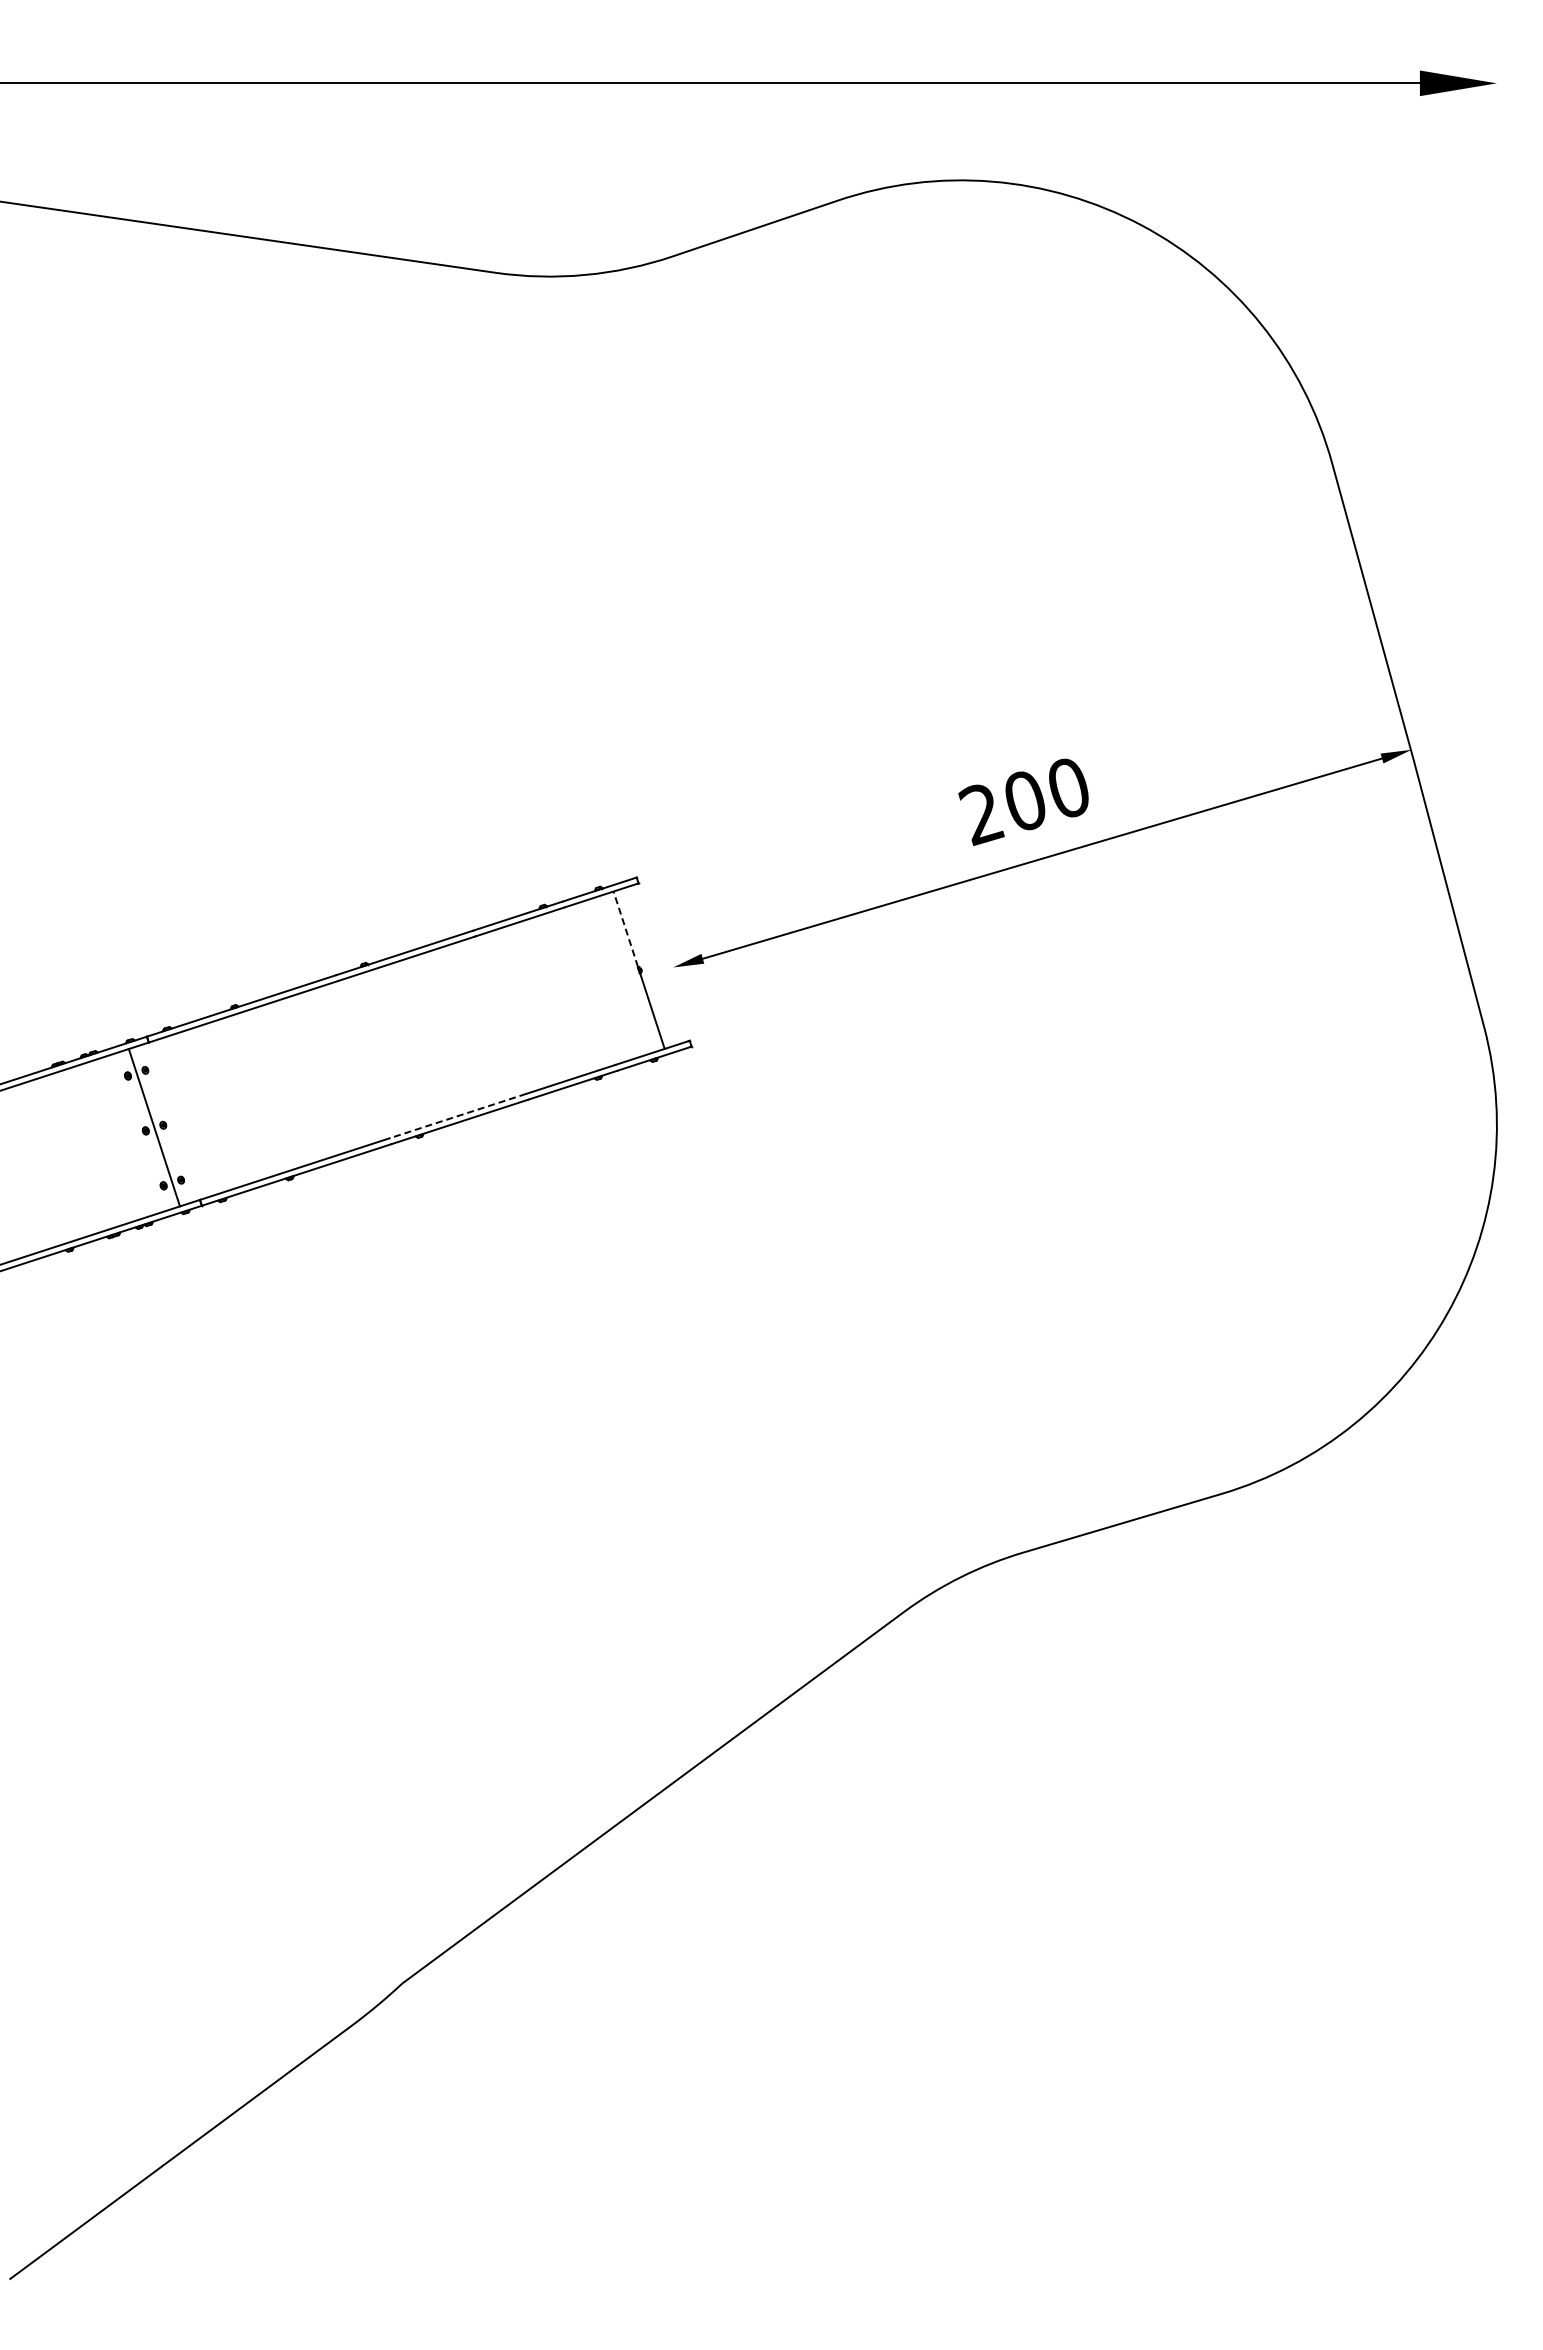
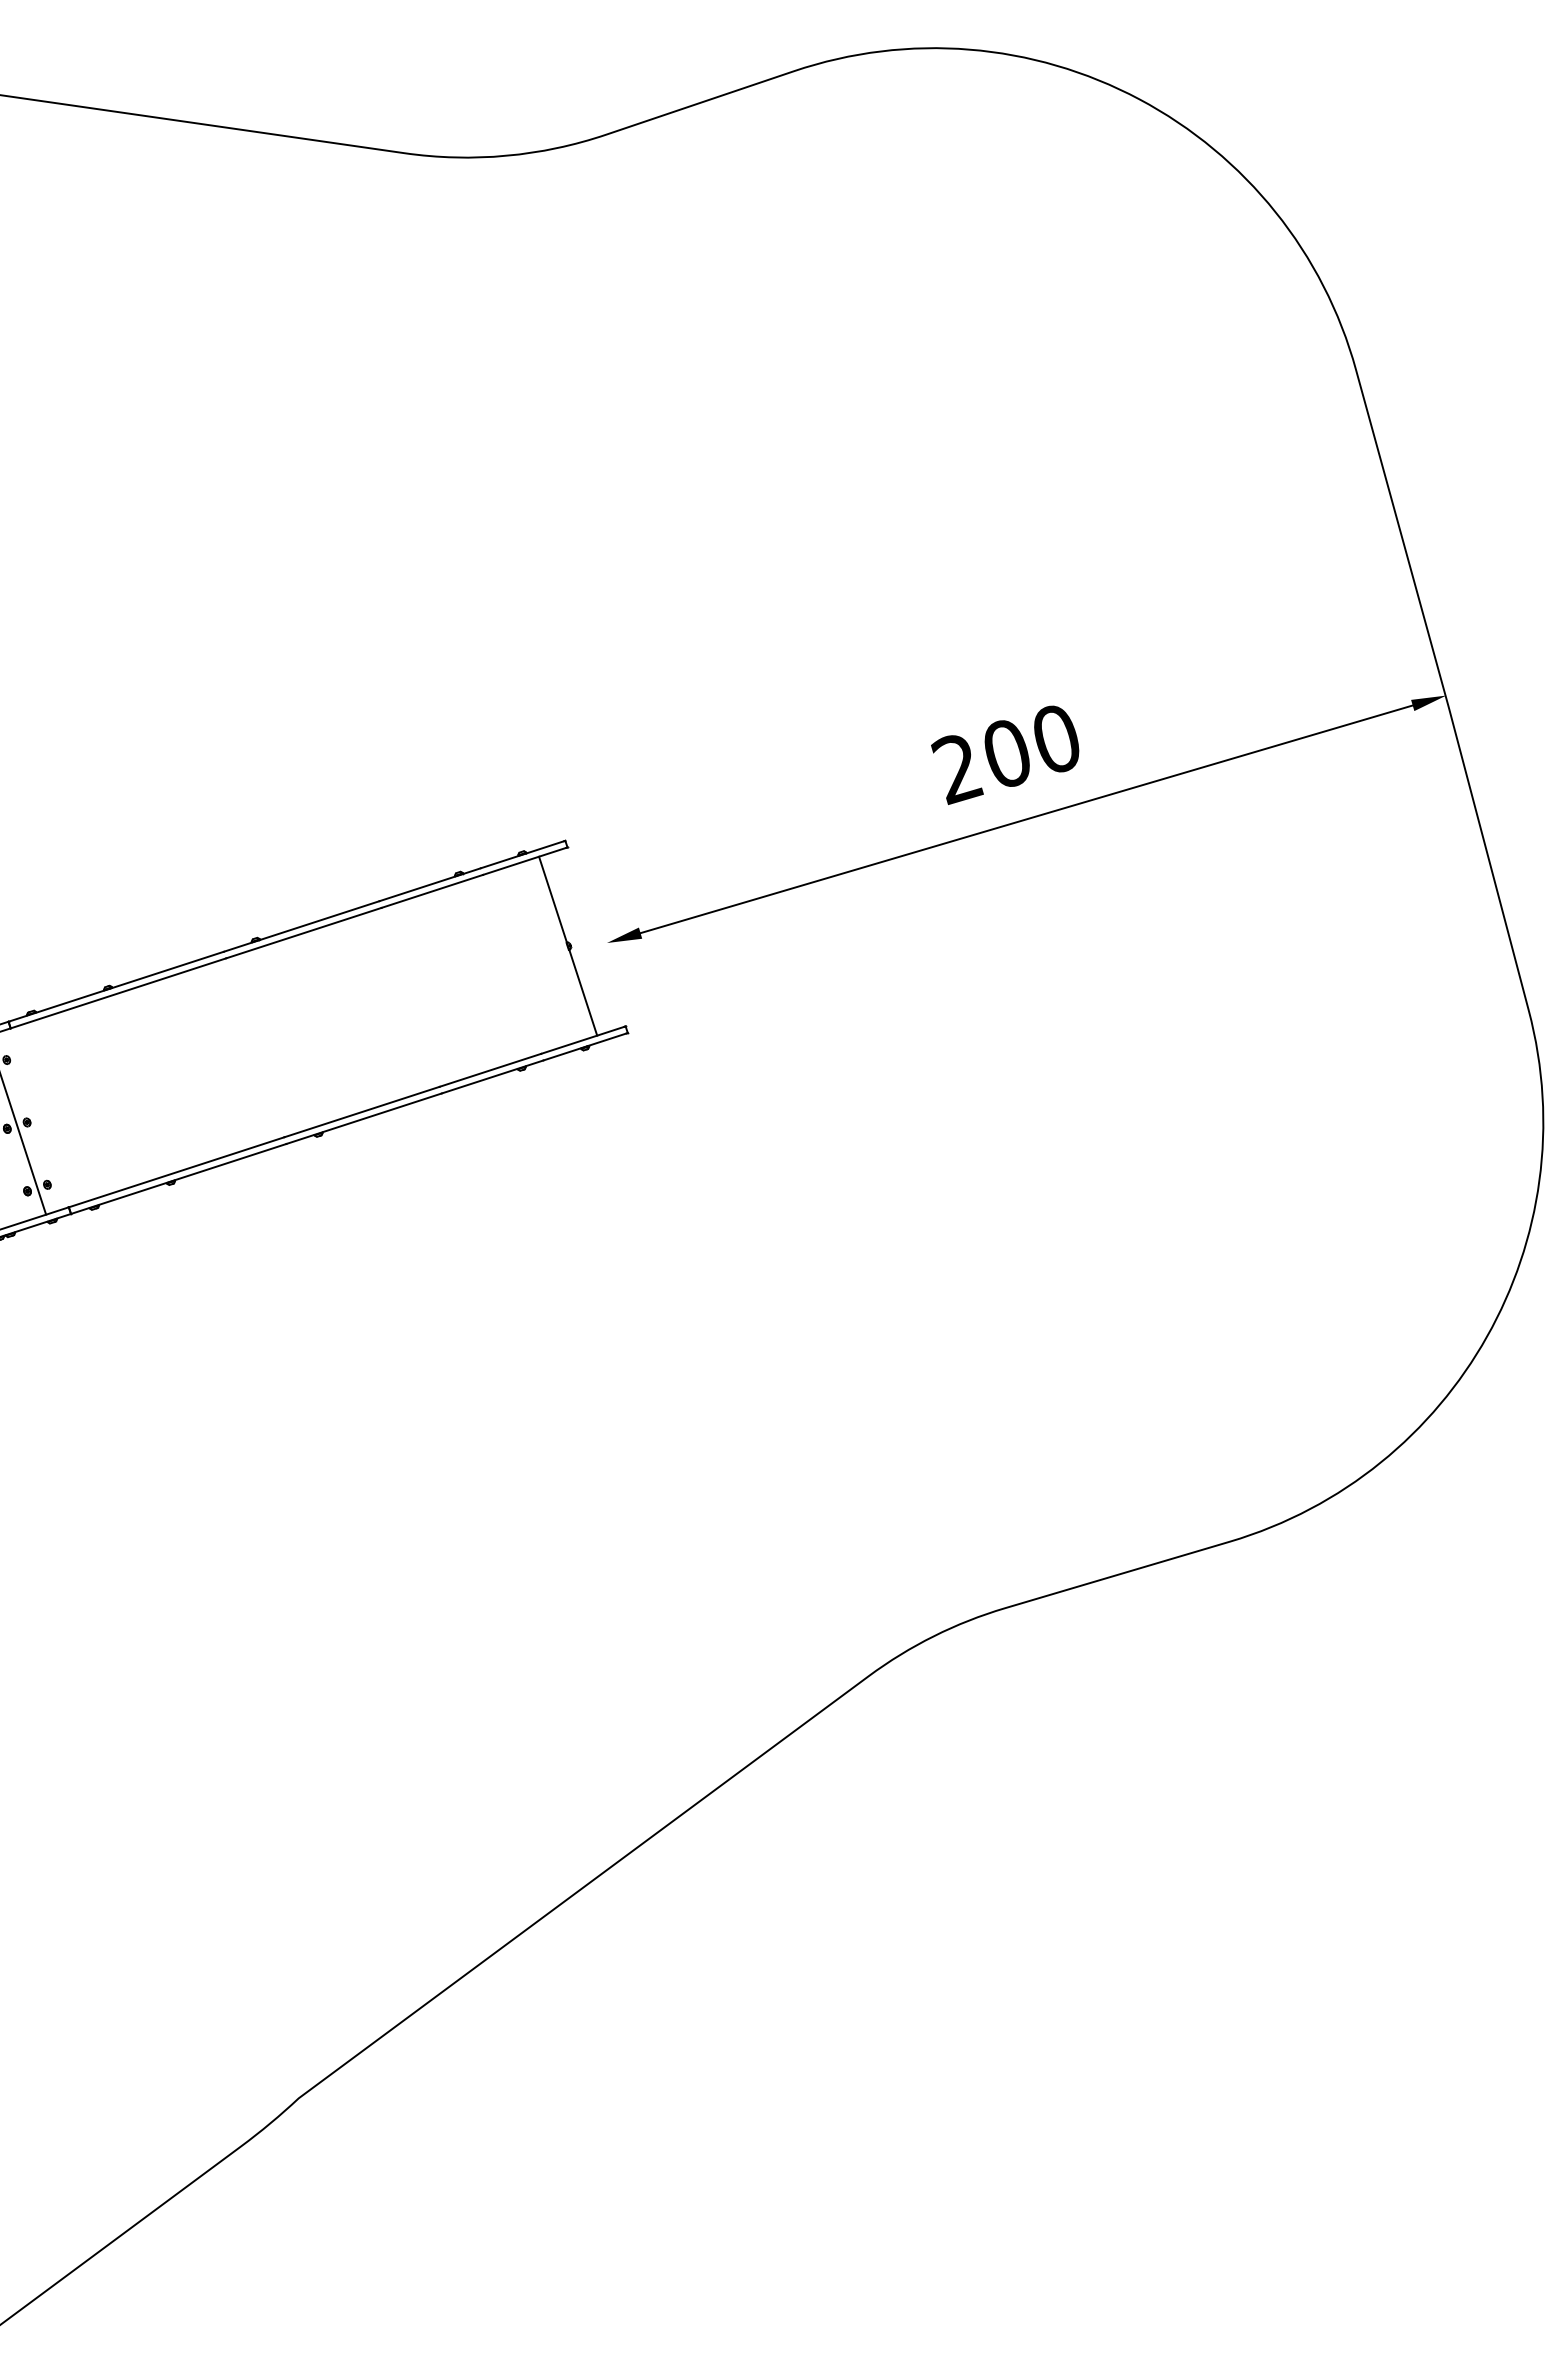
line: (625, 929) -> (552, 899), dashed -> solid
line: (457, 1116) -> (361, 1112), dashed -> solid

